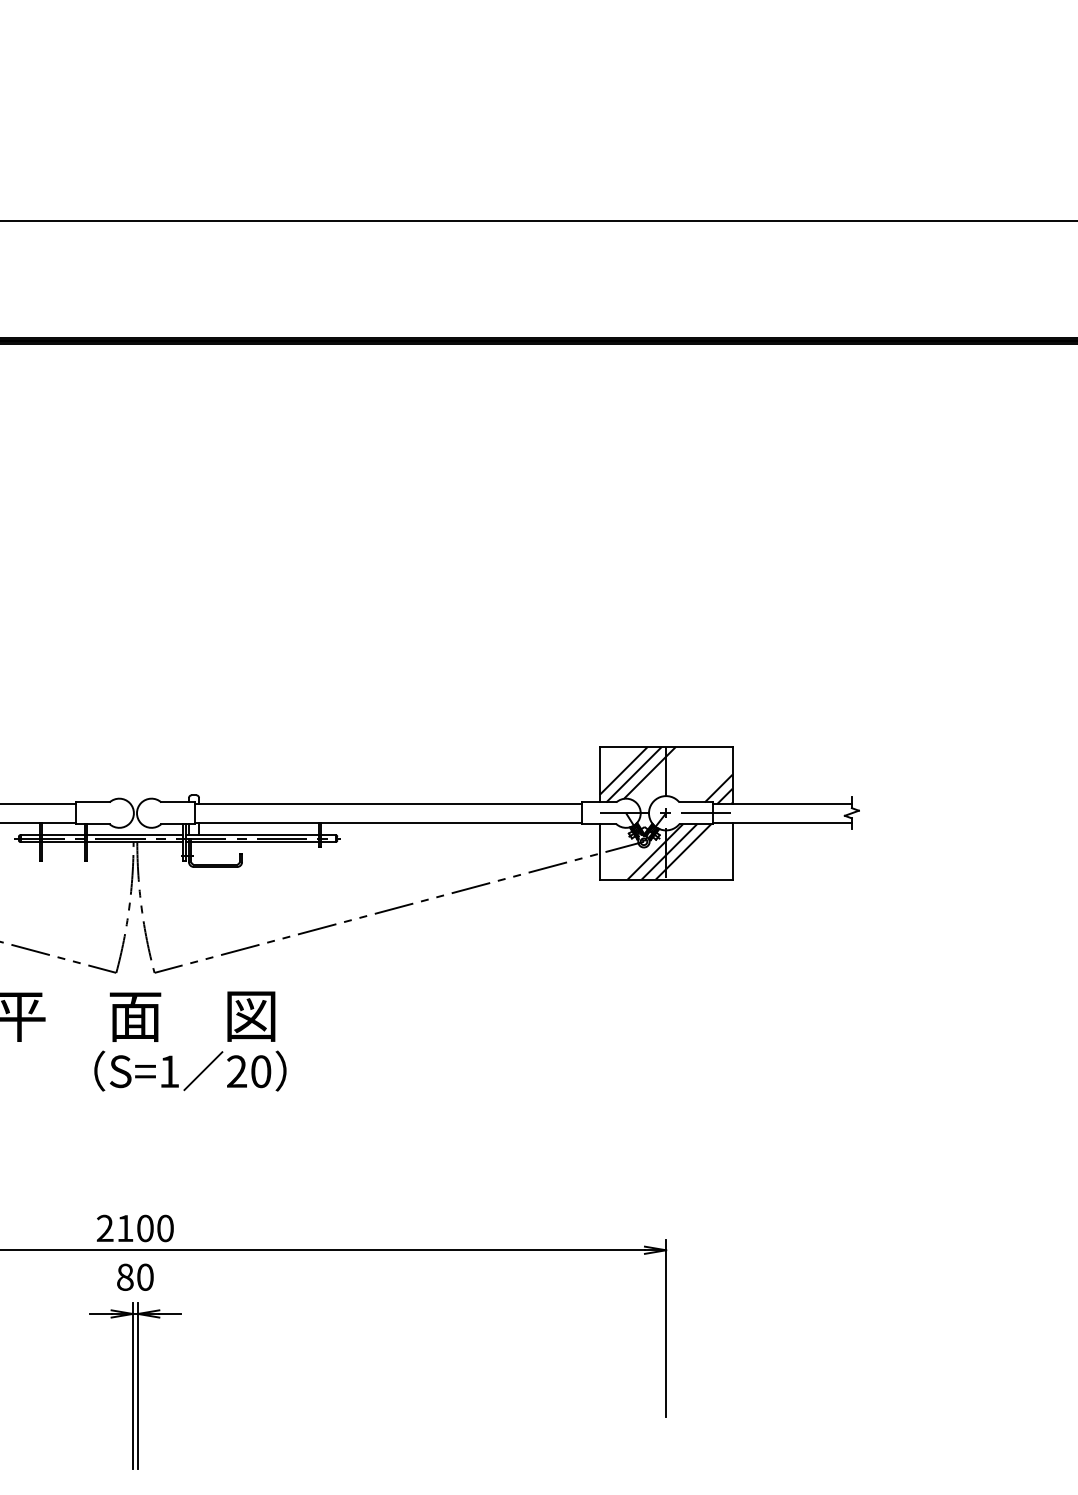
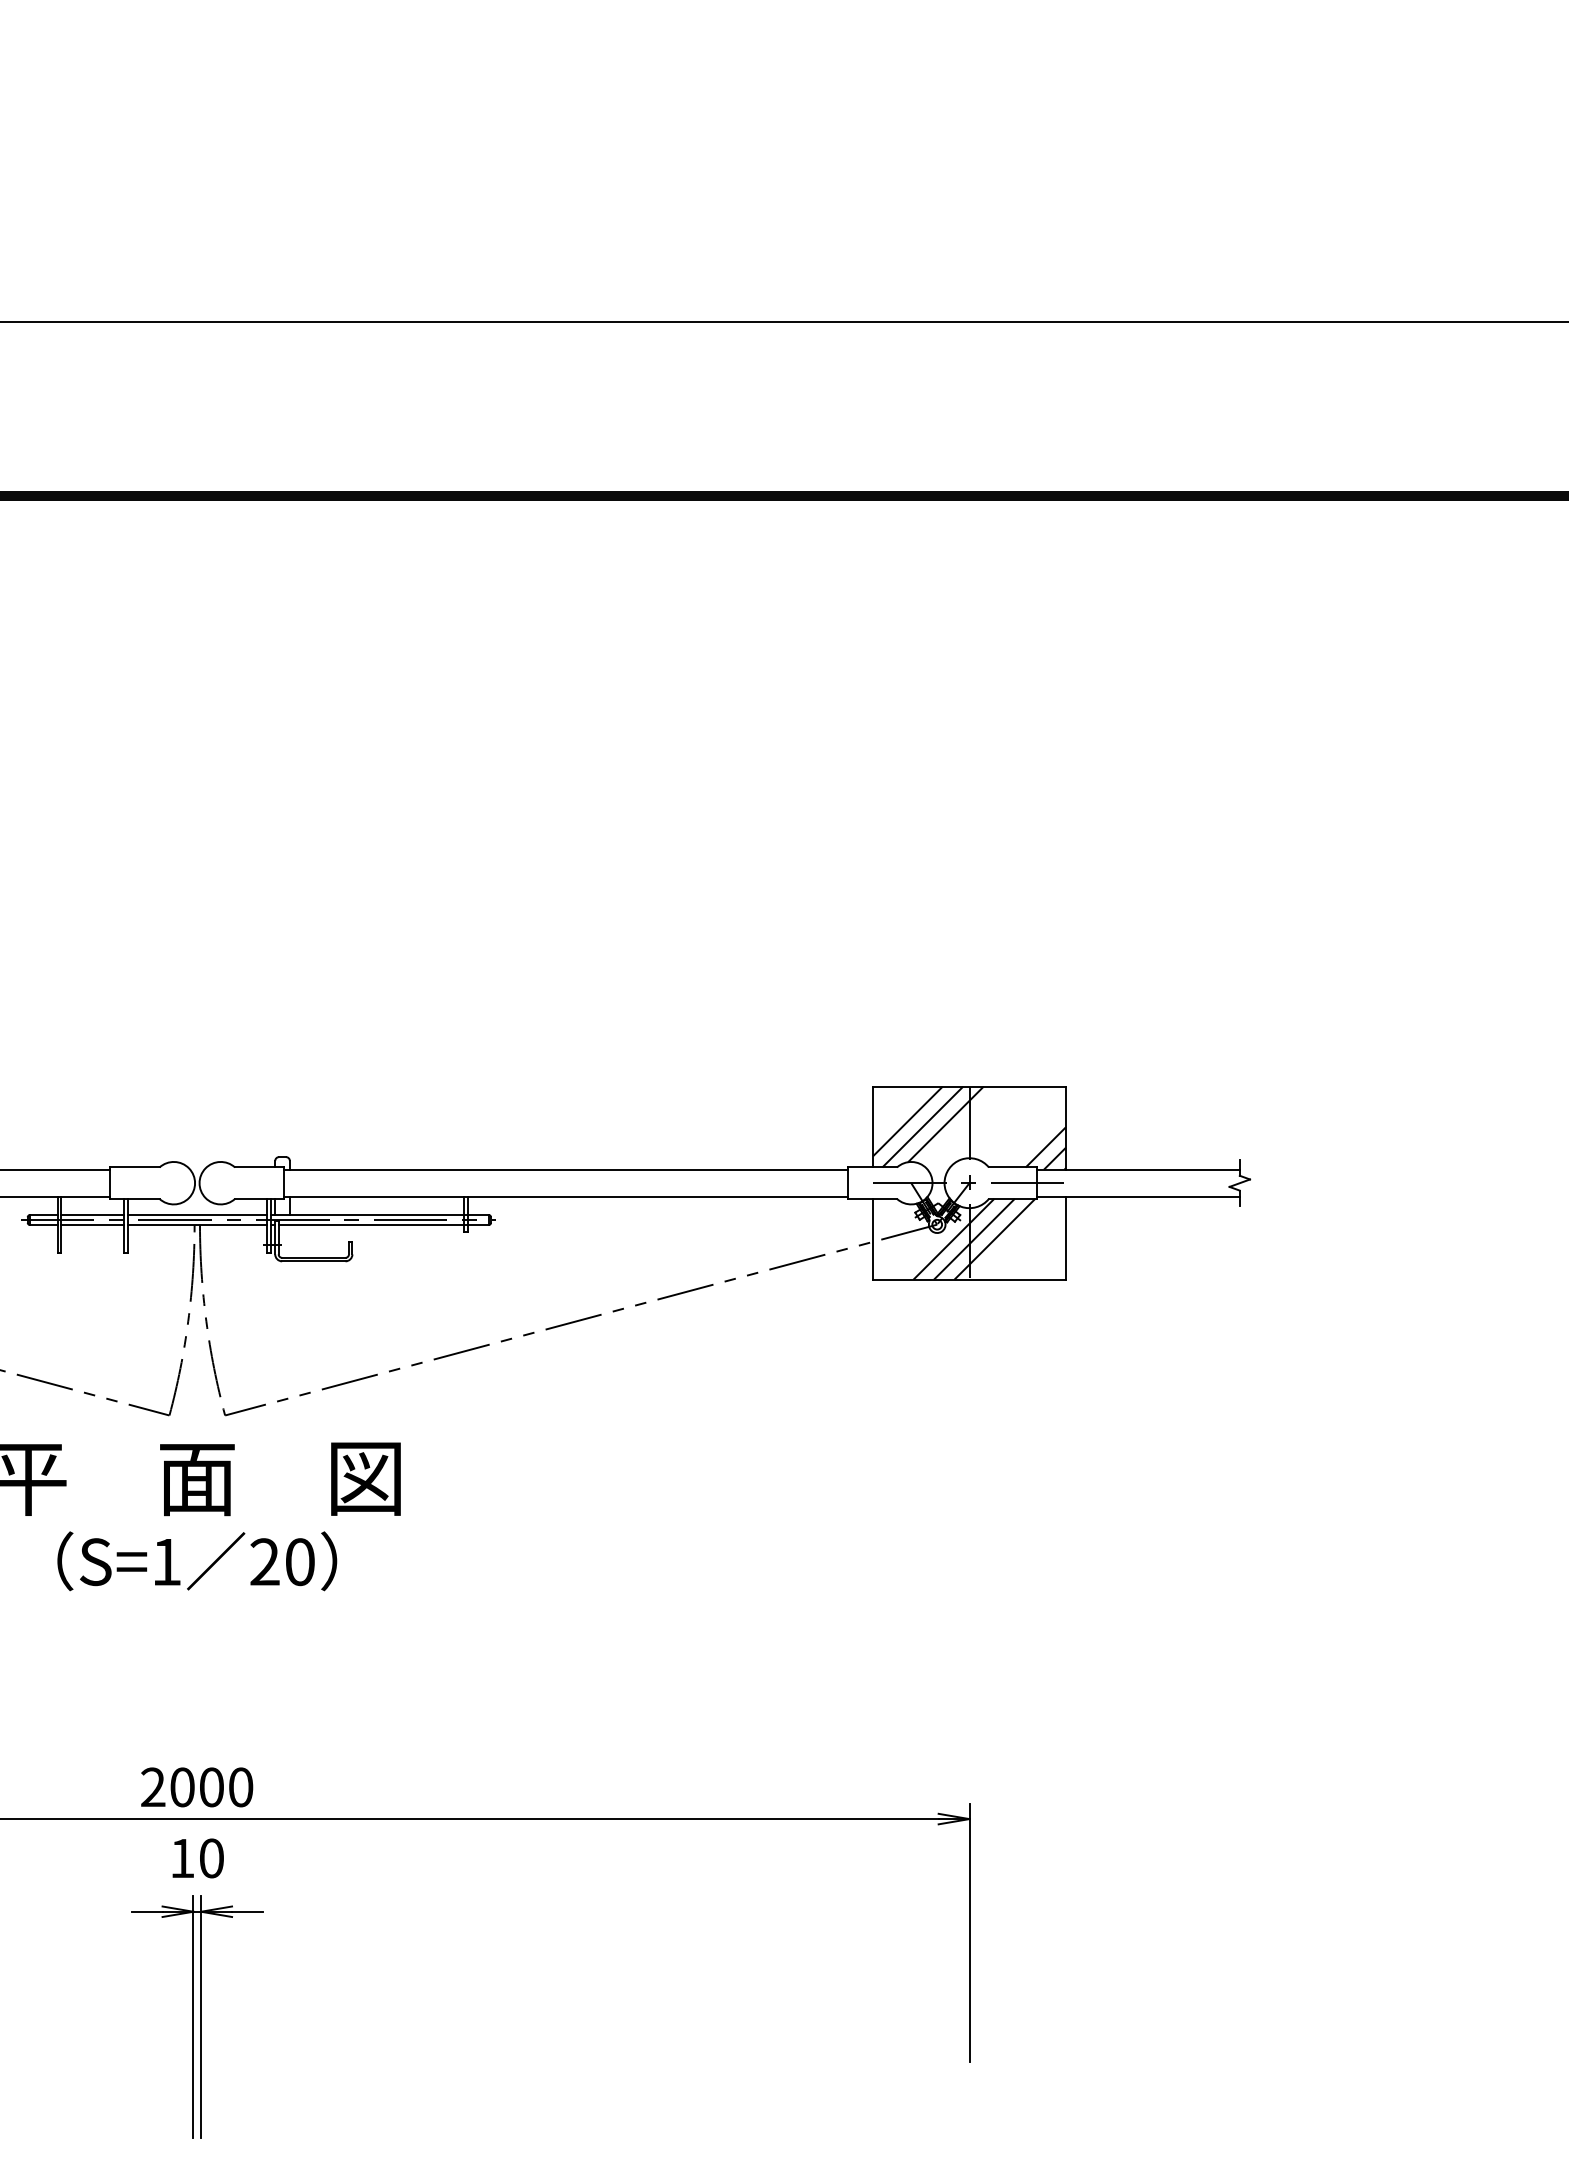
text: (190, 1070) -> (197, 1560), moved
text: (125, 1228) -> (182, 1787), 2100 -> 2000
text: (125, 1276) -> (182, 1857), 80 -> 10

